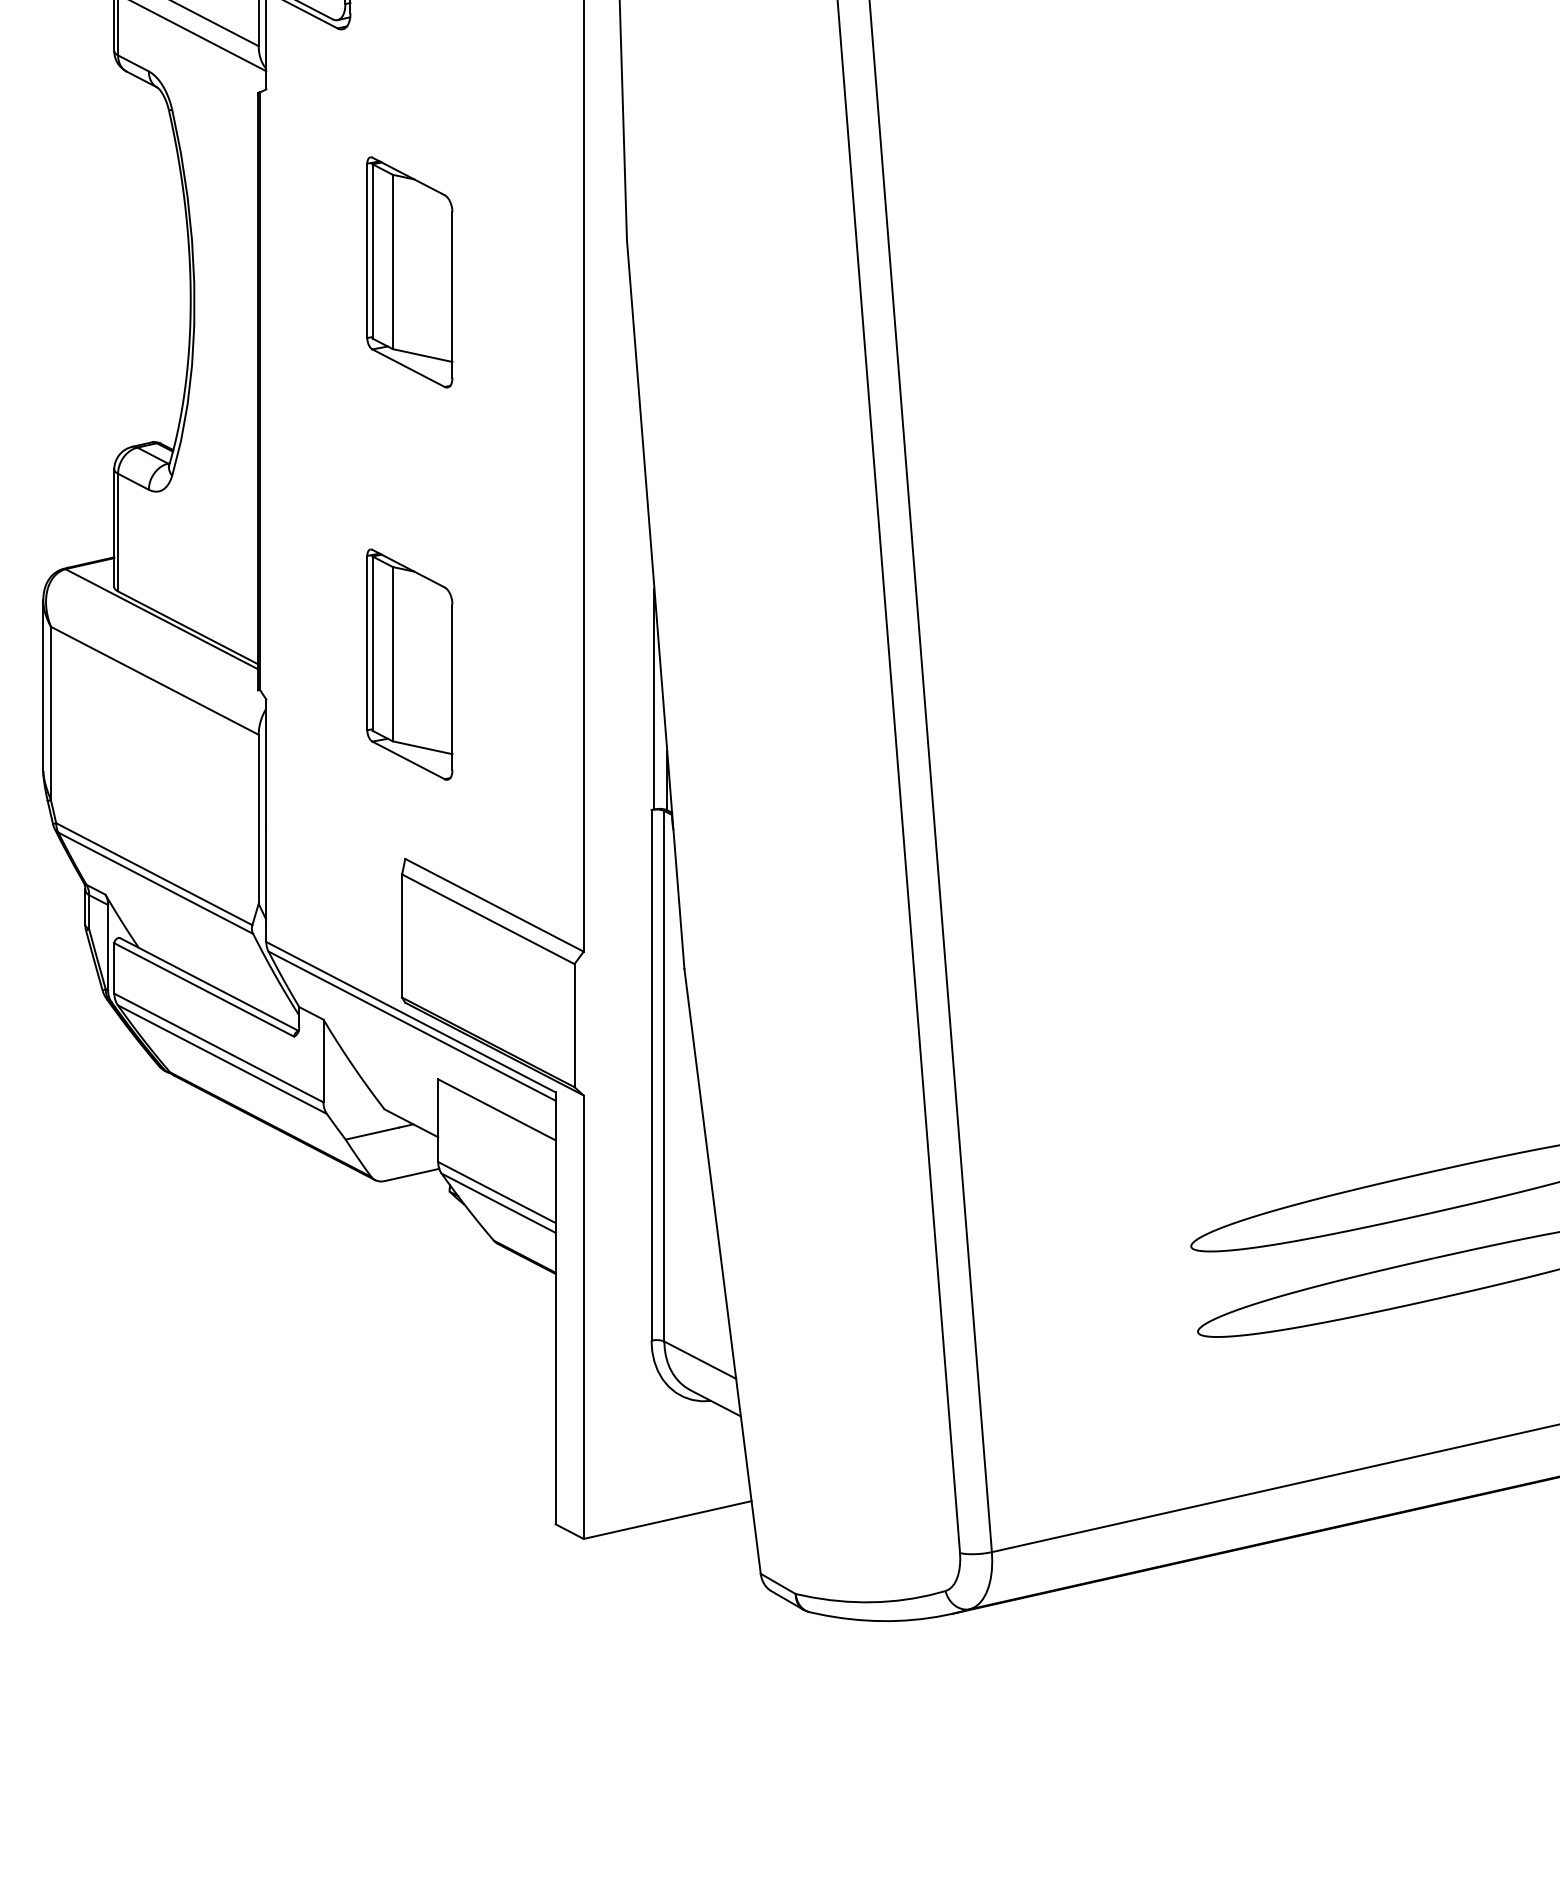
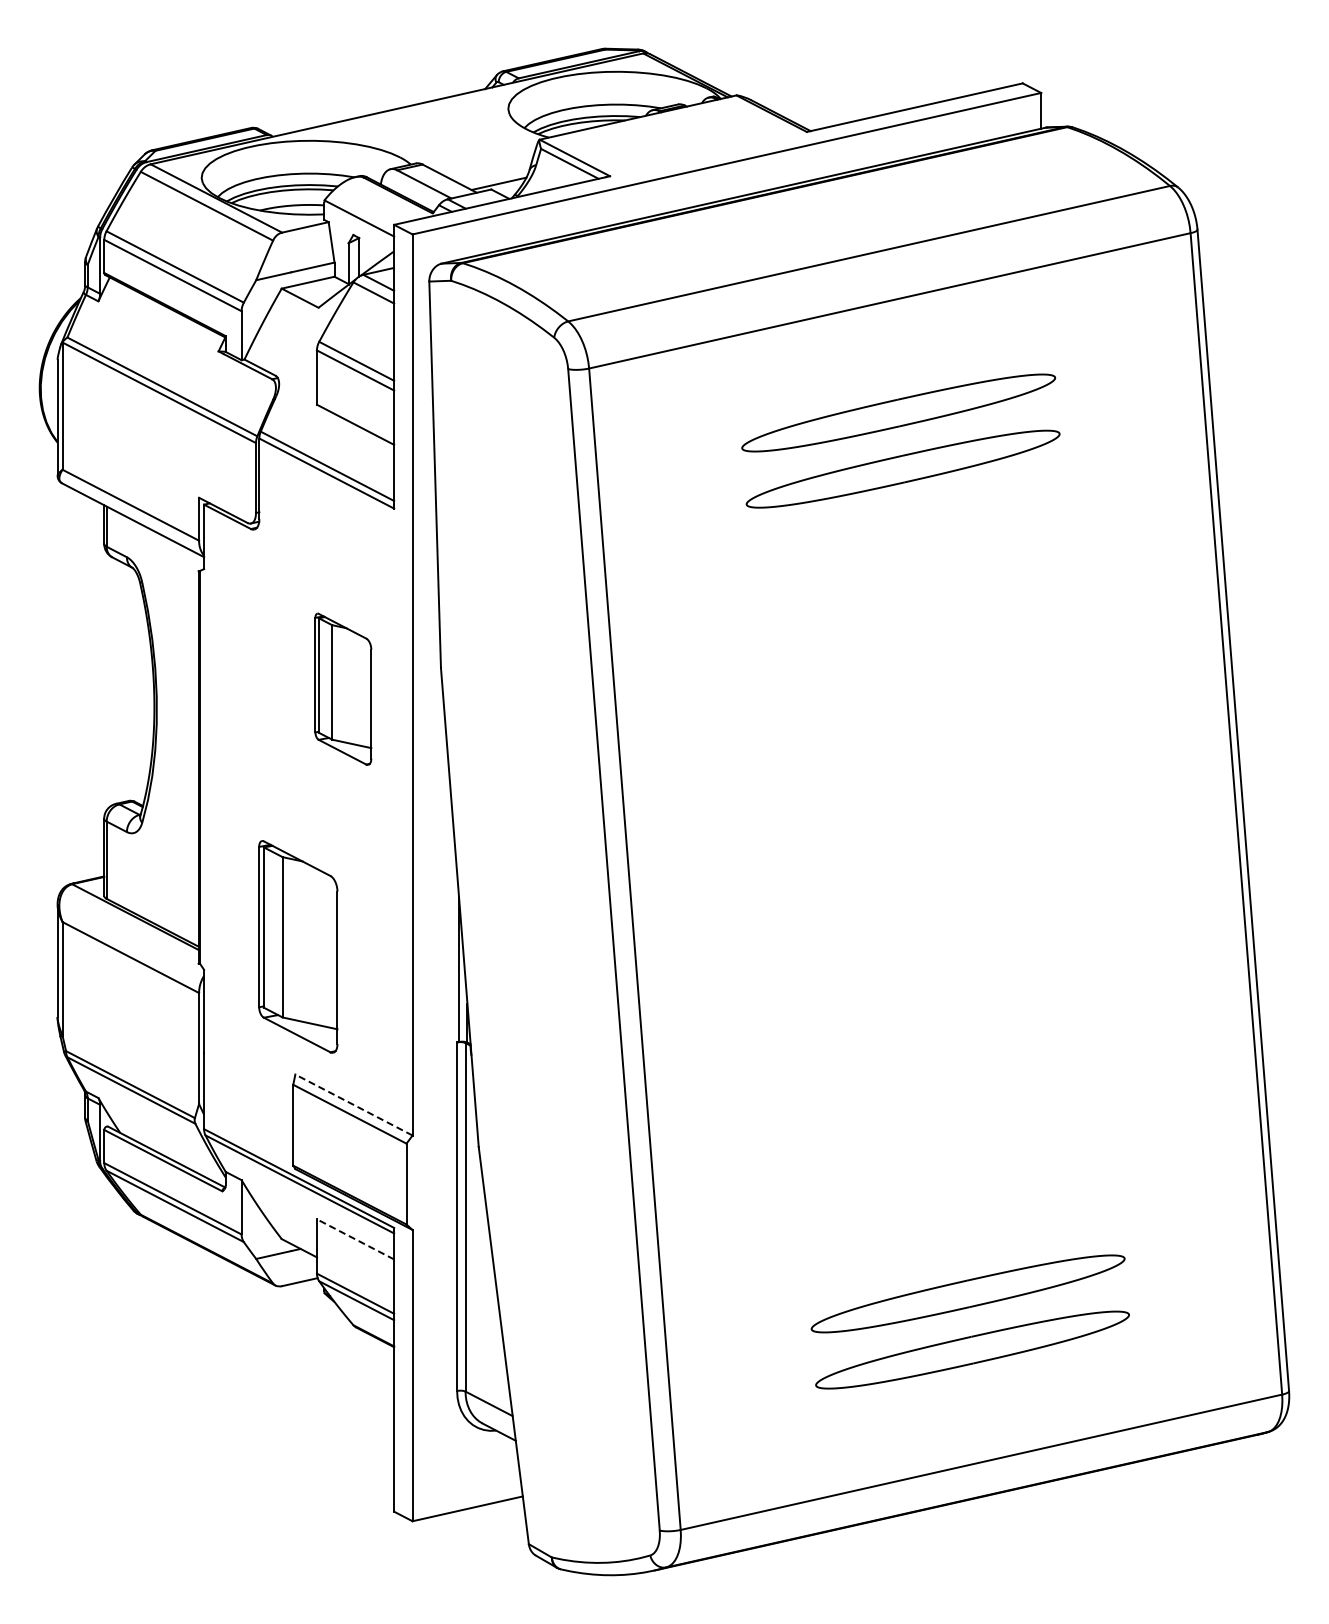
part: (410, 271) -> (343, 688), moved
part: (410, 663) -> (298, 946), size x1.4
line: (493, 904) -> (353, 1104), solid -> dashed
line: (496, 1109) -> (355, 1239), solid -> dashed

